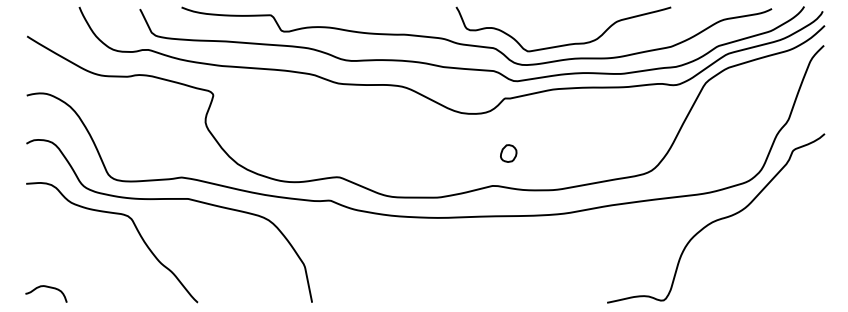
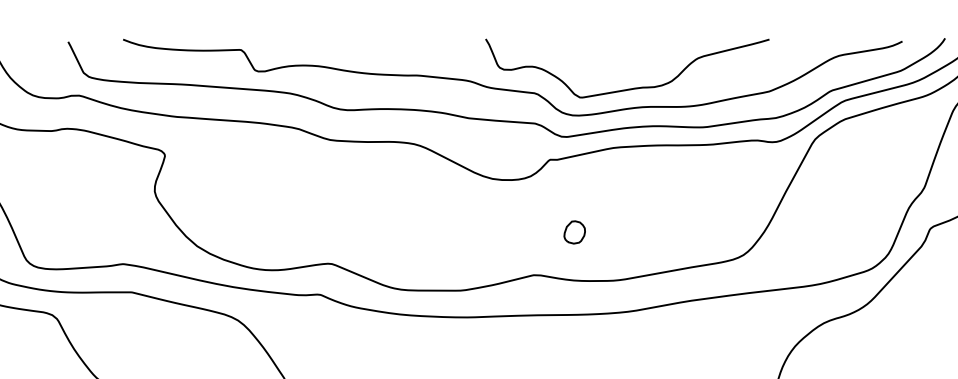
part: (508, 153) -> (574, 232), moved

